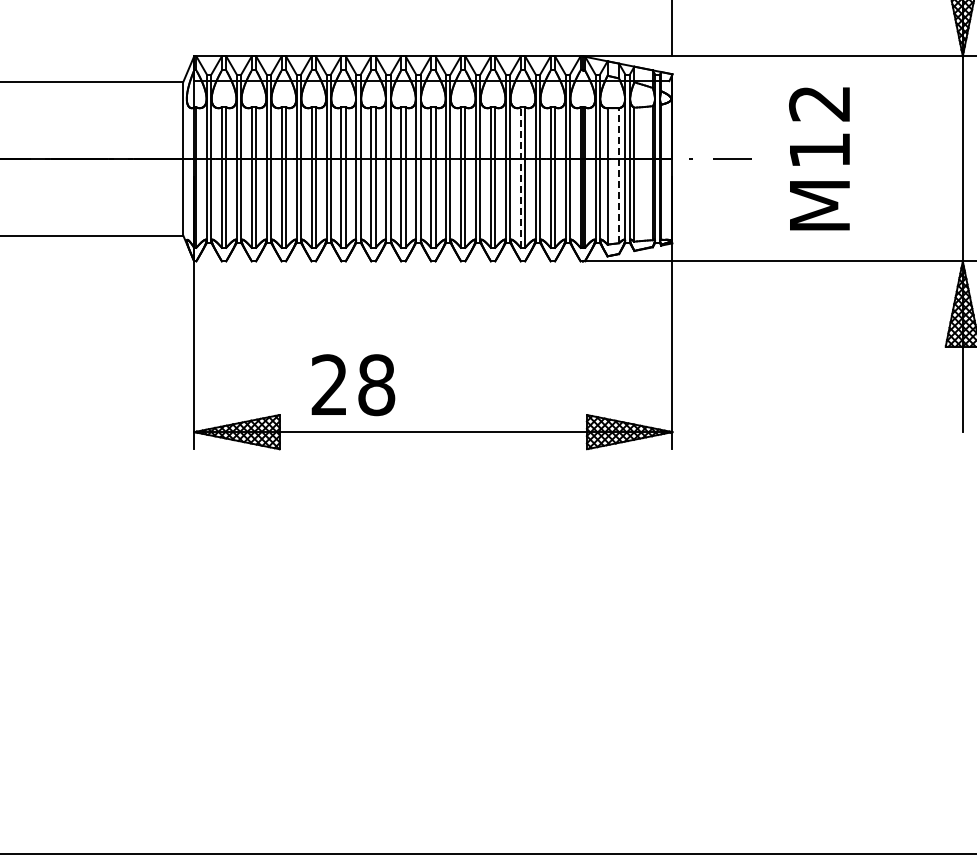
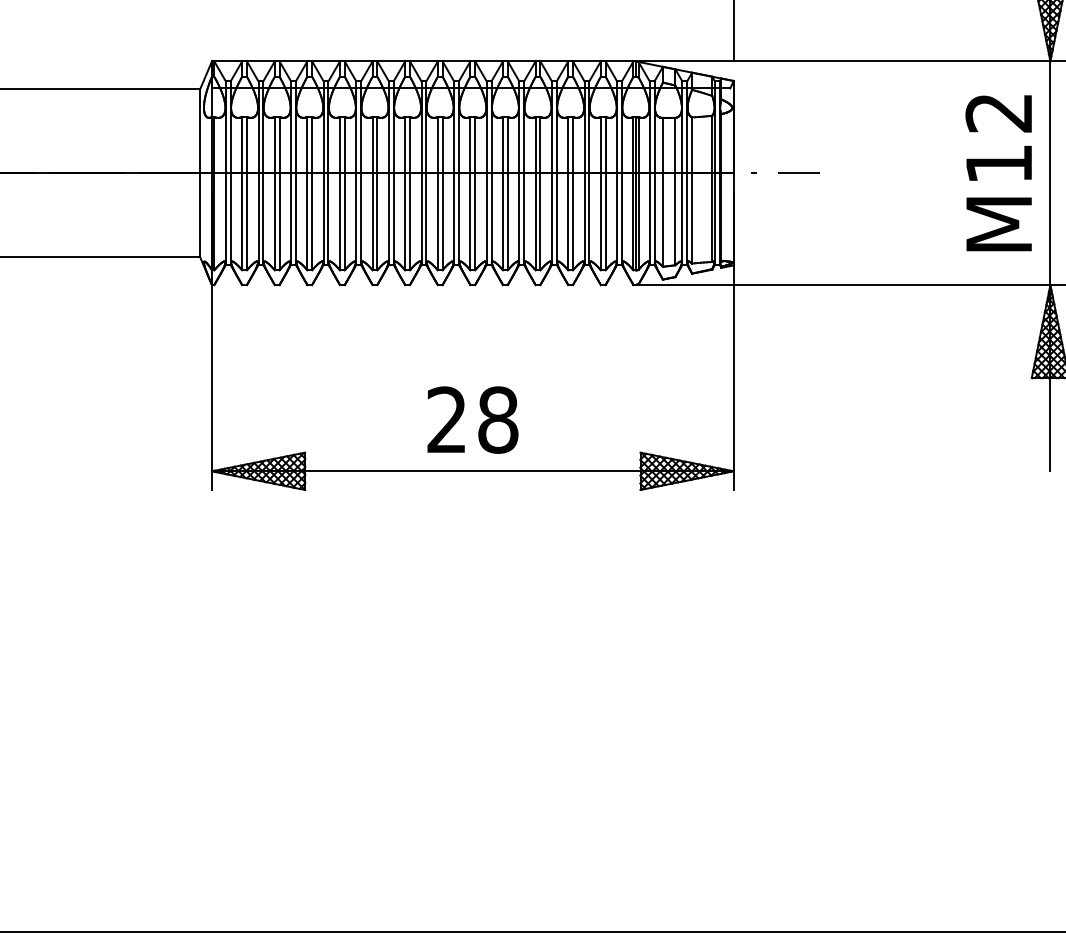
text: (819, 158) -> (998, 172), moved
line: (619, 175) -> (675, 191), dashed -> solid
line: (520, 177) -> (567, 193), dashed -> solid
text: (353, 385) -> (473, 420), moved

